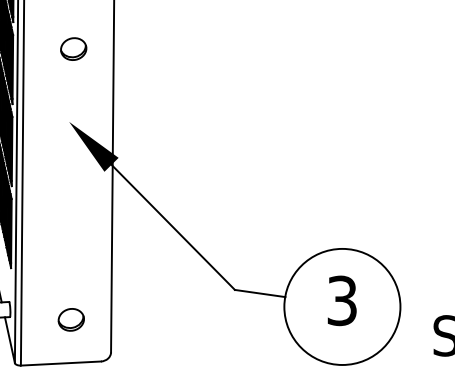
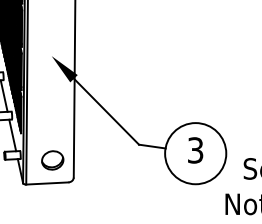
part: (72, 48) -> (53, 17), removed
part: (70, 319) -> (52, 160), size x1.6

